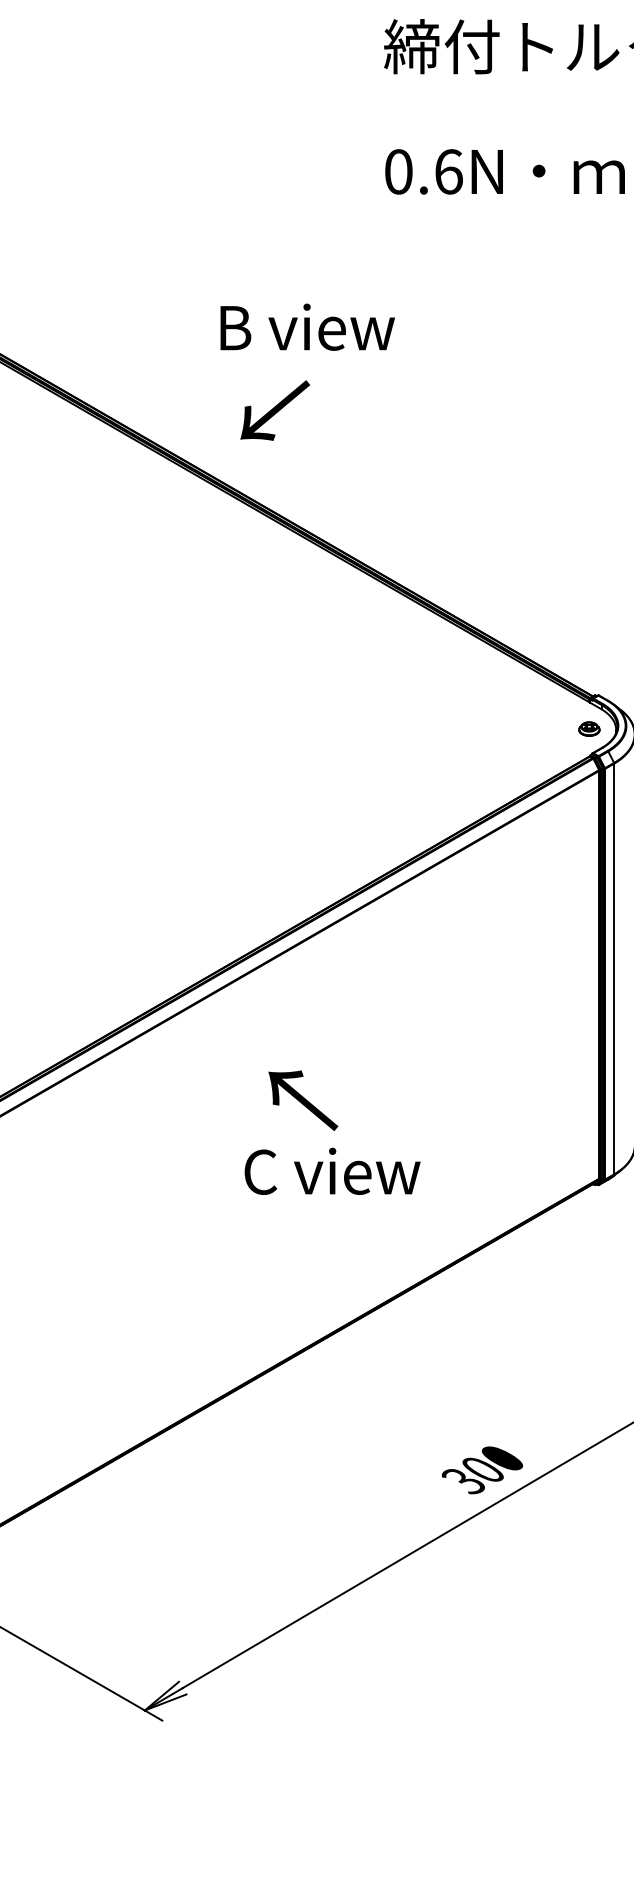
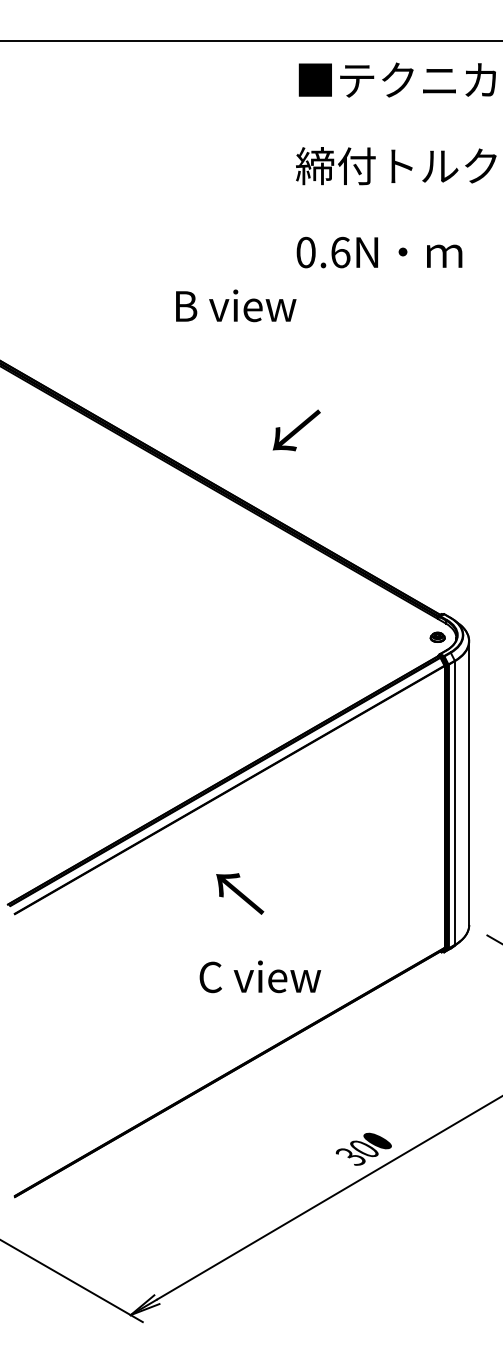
text: (308, 326) -> (236, 305), moved
text: (274, 410) -> (296, 430), moved
text: (332, 1170) -> (260, 976), moved

